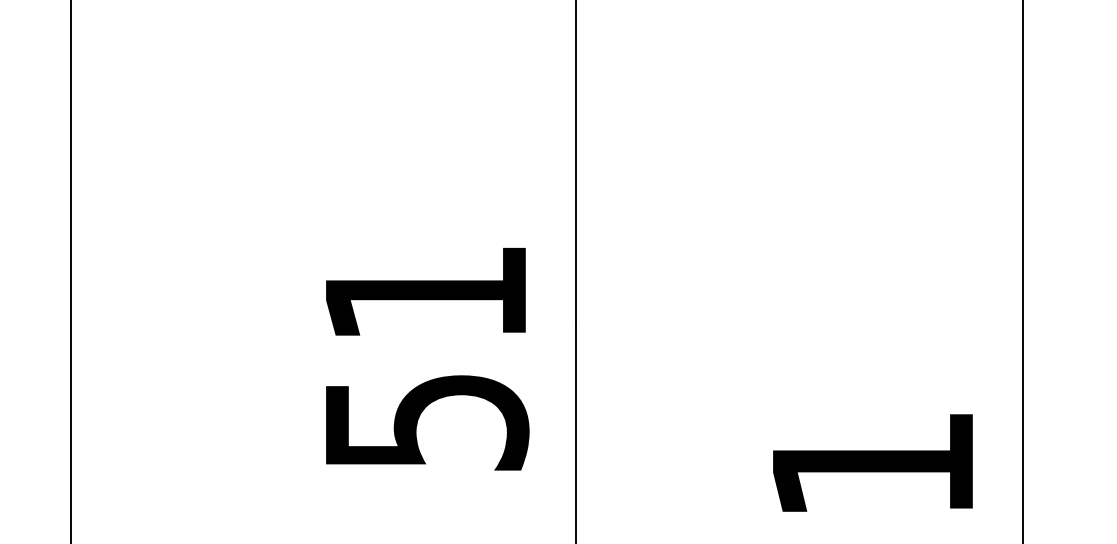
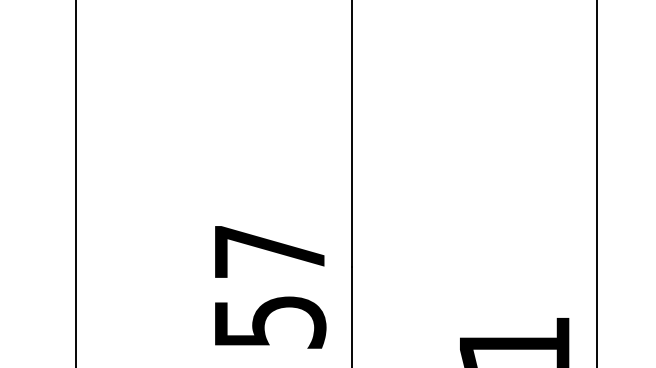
text: (425, 293) -> (269, 251), 51 -> 57

